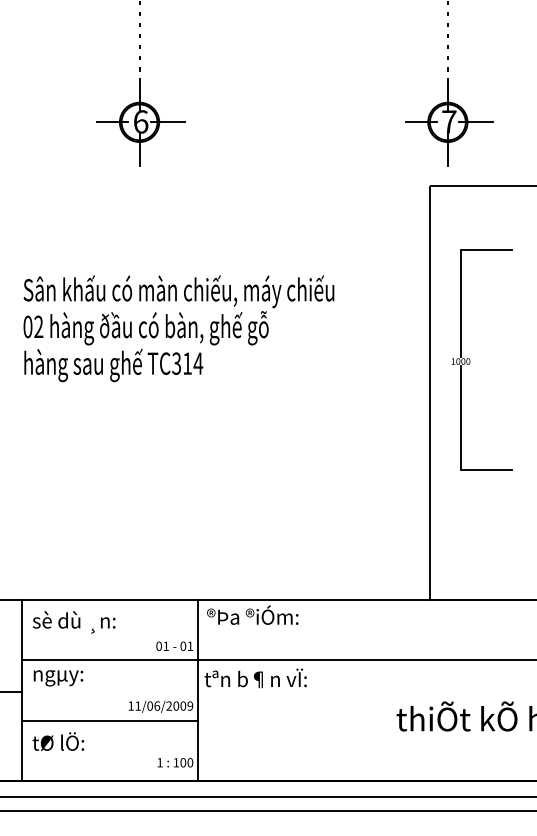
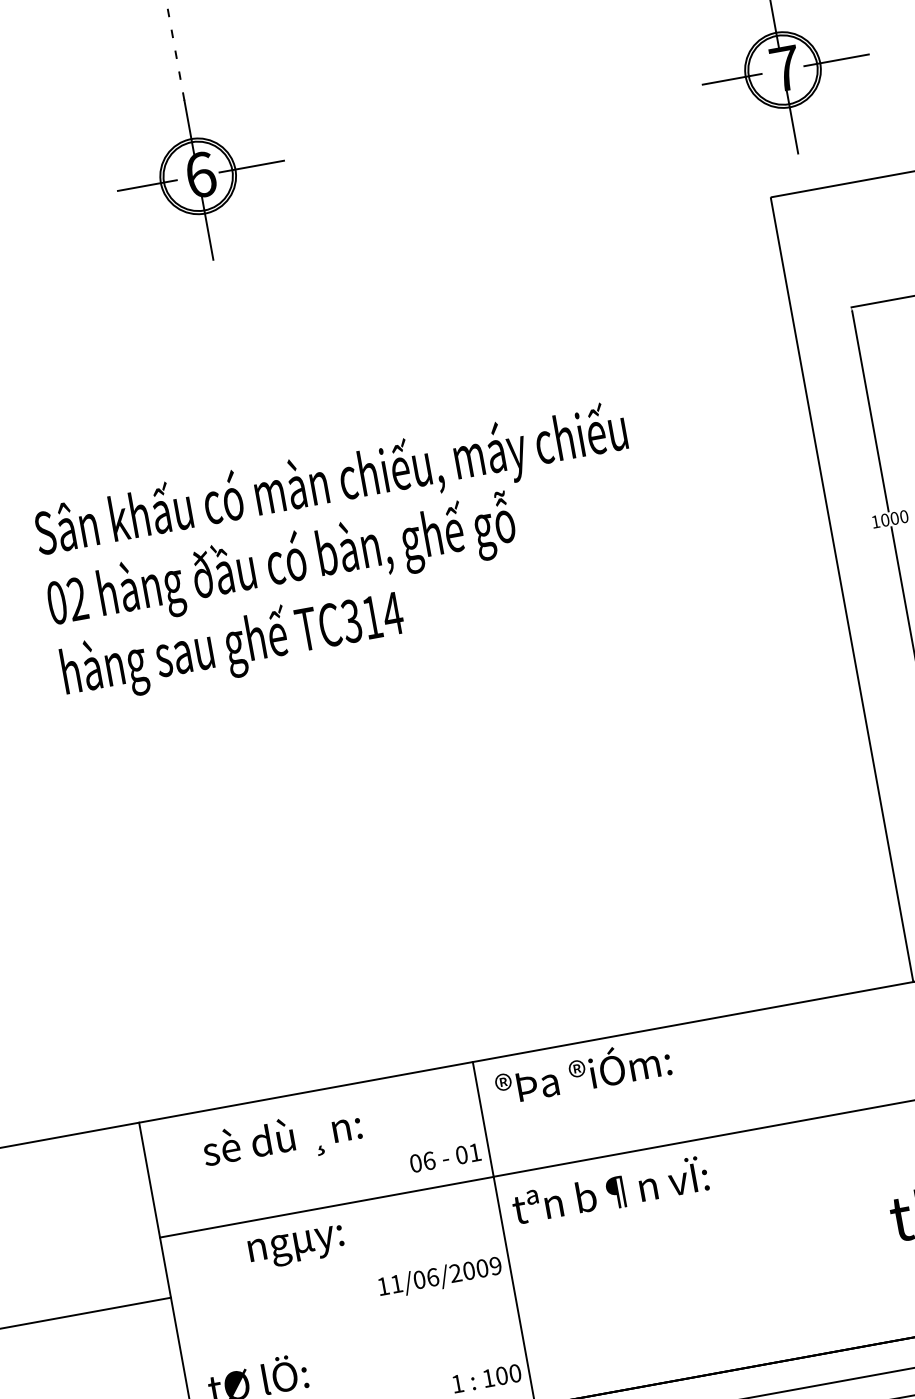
text: (73, 622) -> (281, 1141), moved
text: (166, 646) -> (429, 1161), 01 -> 06
text: (58, 678) -> (296, 1248), moved
line: (109, 720) -> (347, 1321), removed

